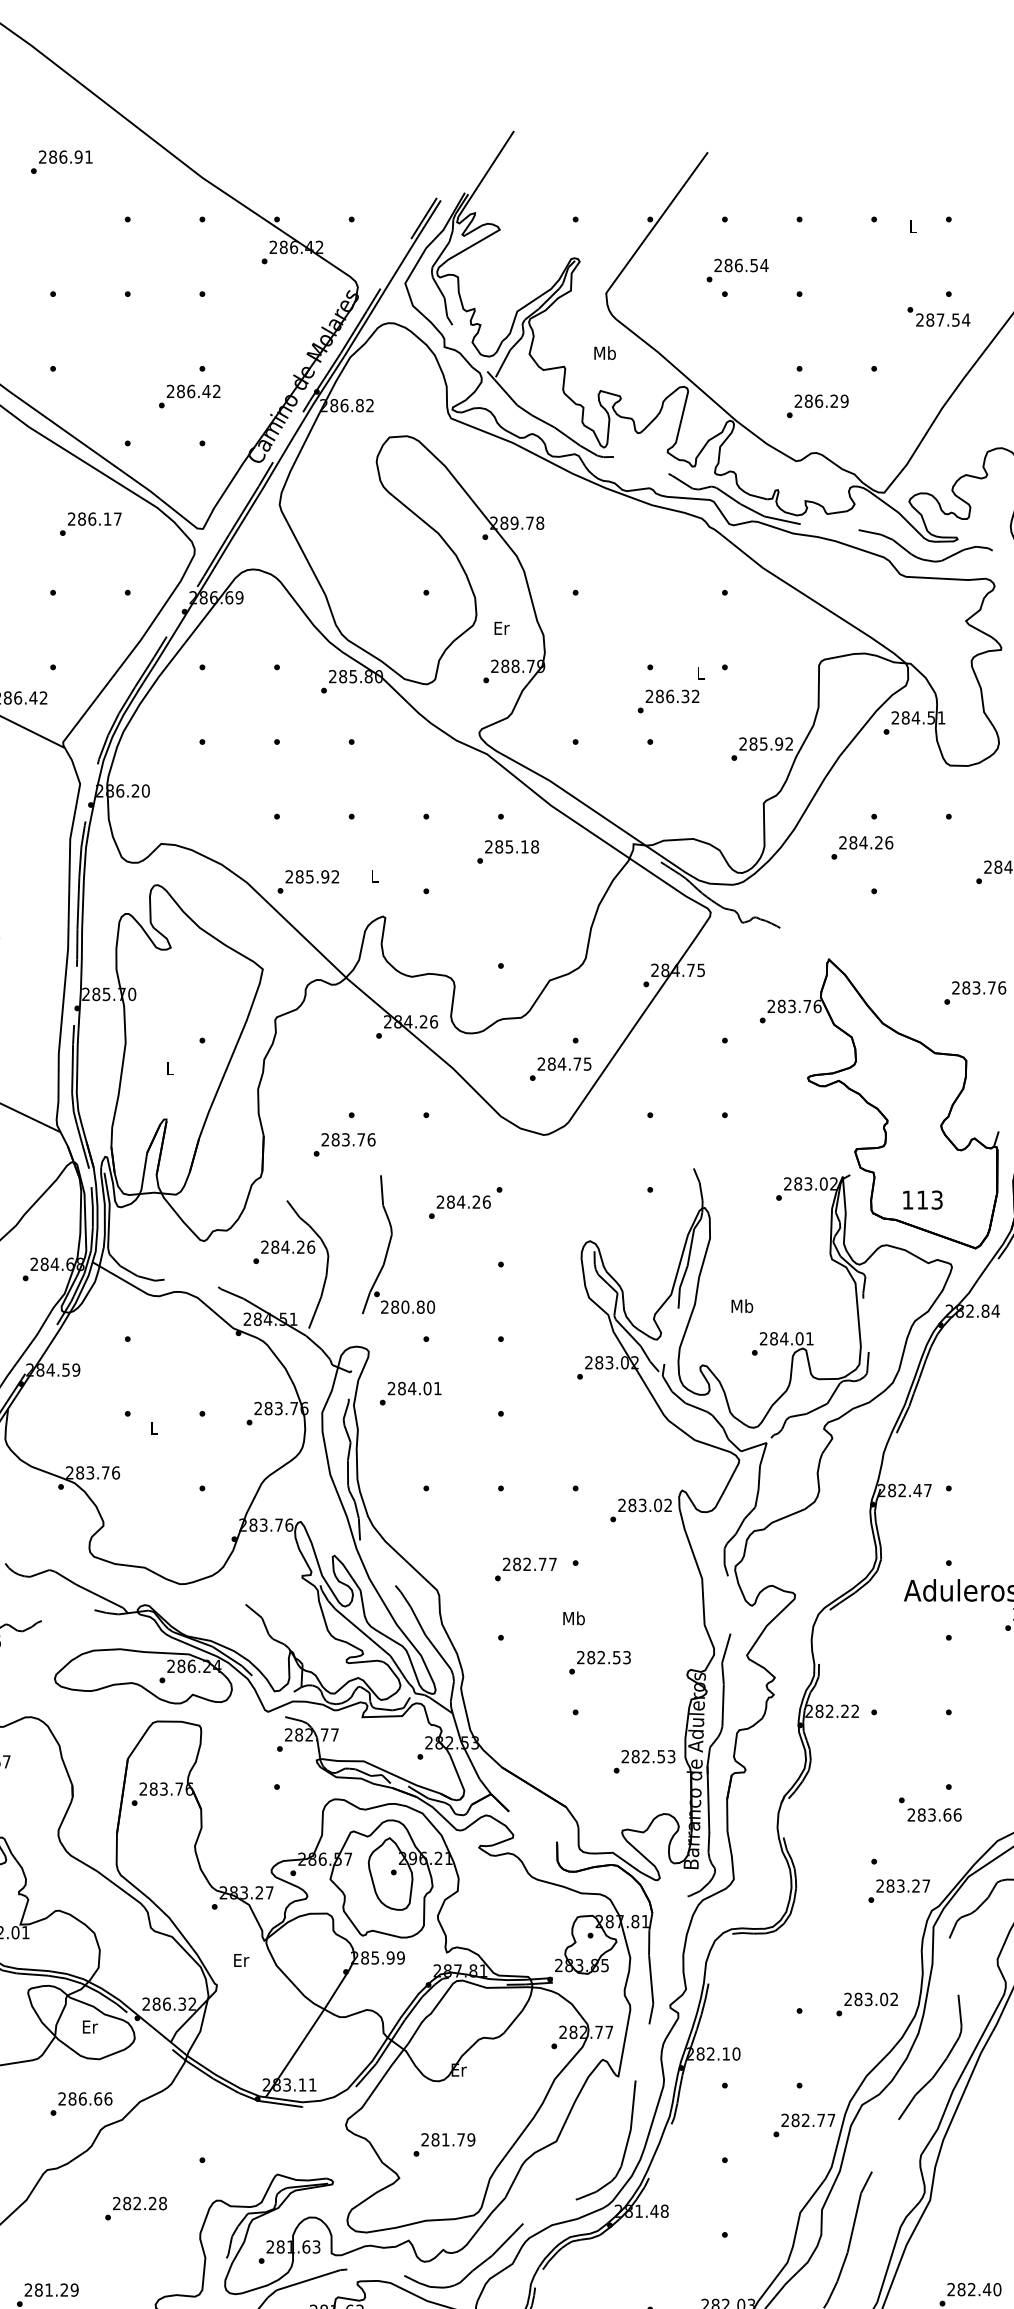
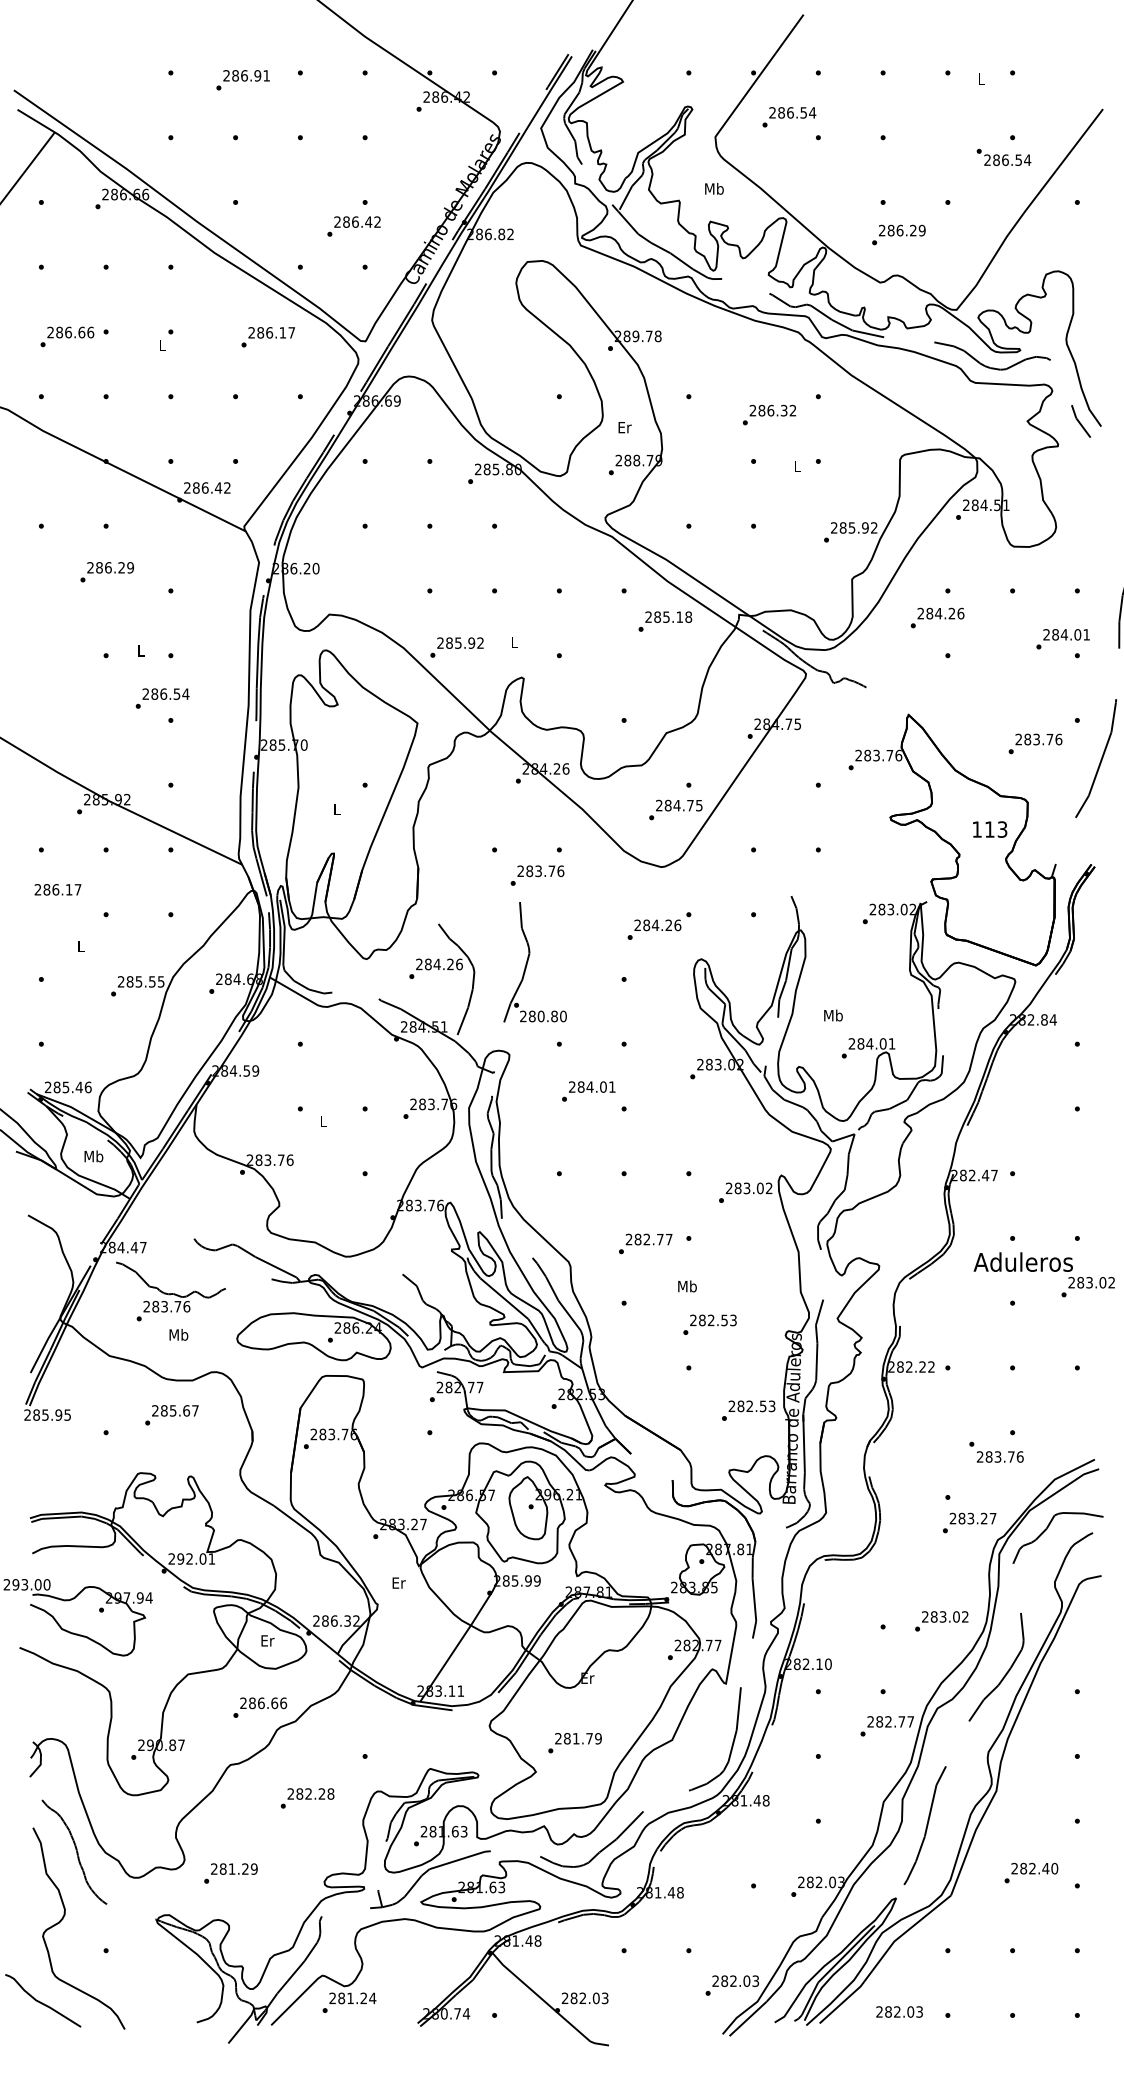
text: (61, 162) -> (242, 80), moved
text: (737, 270) -> (789, 117), moved
text: (940, 319) -> (1005, 159), 287.54 -> 286.54
text: (668, 700) -> (769, 414), moved
text: (508, 851) -> (665, 621), moved
text: (344, 1144) -> (537, 875), moved
text: (923, 1200) -> (990, 829), moved
text: (465, 1202) -> (659, 925), moved
text: (410, 1393) -> (588, 1091), moved
text: (947, 1814) -> (1011, 1456), 283.66 -> 283.76

